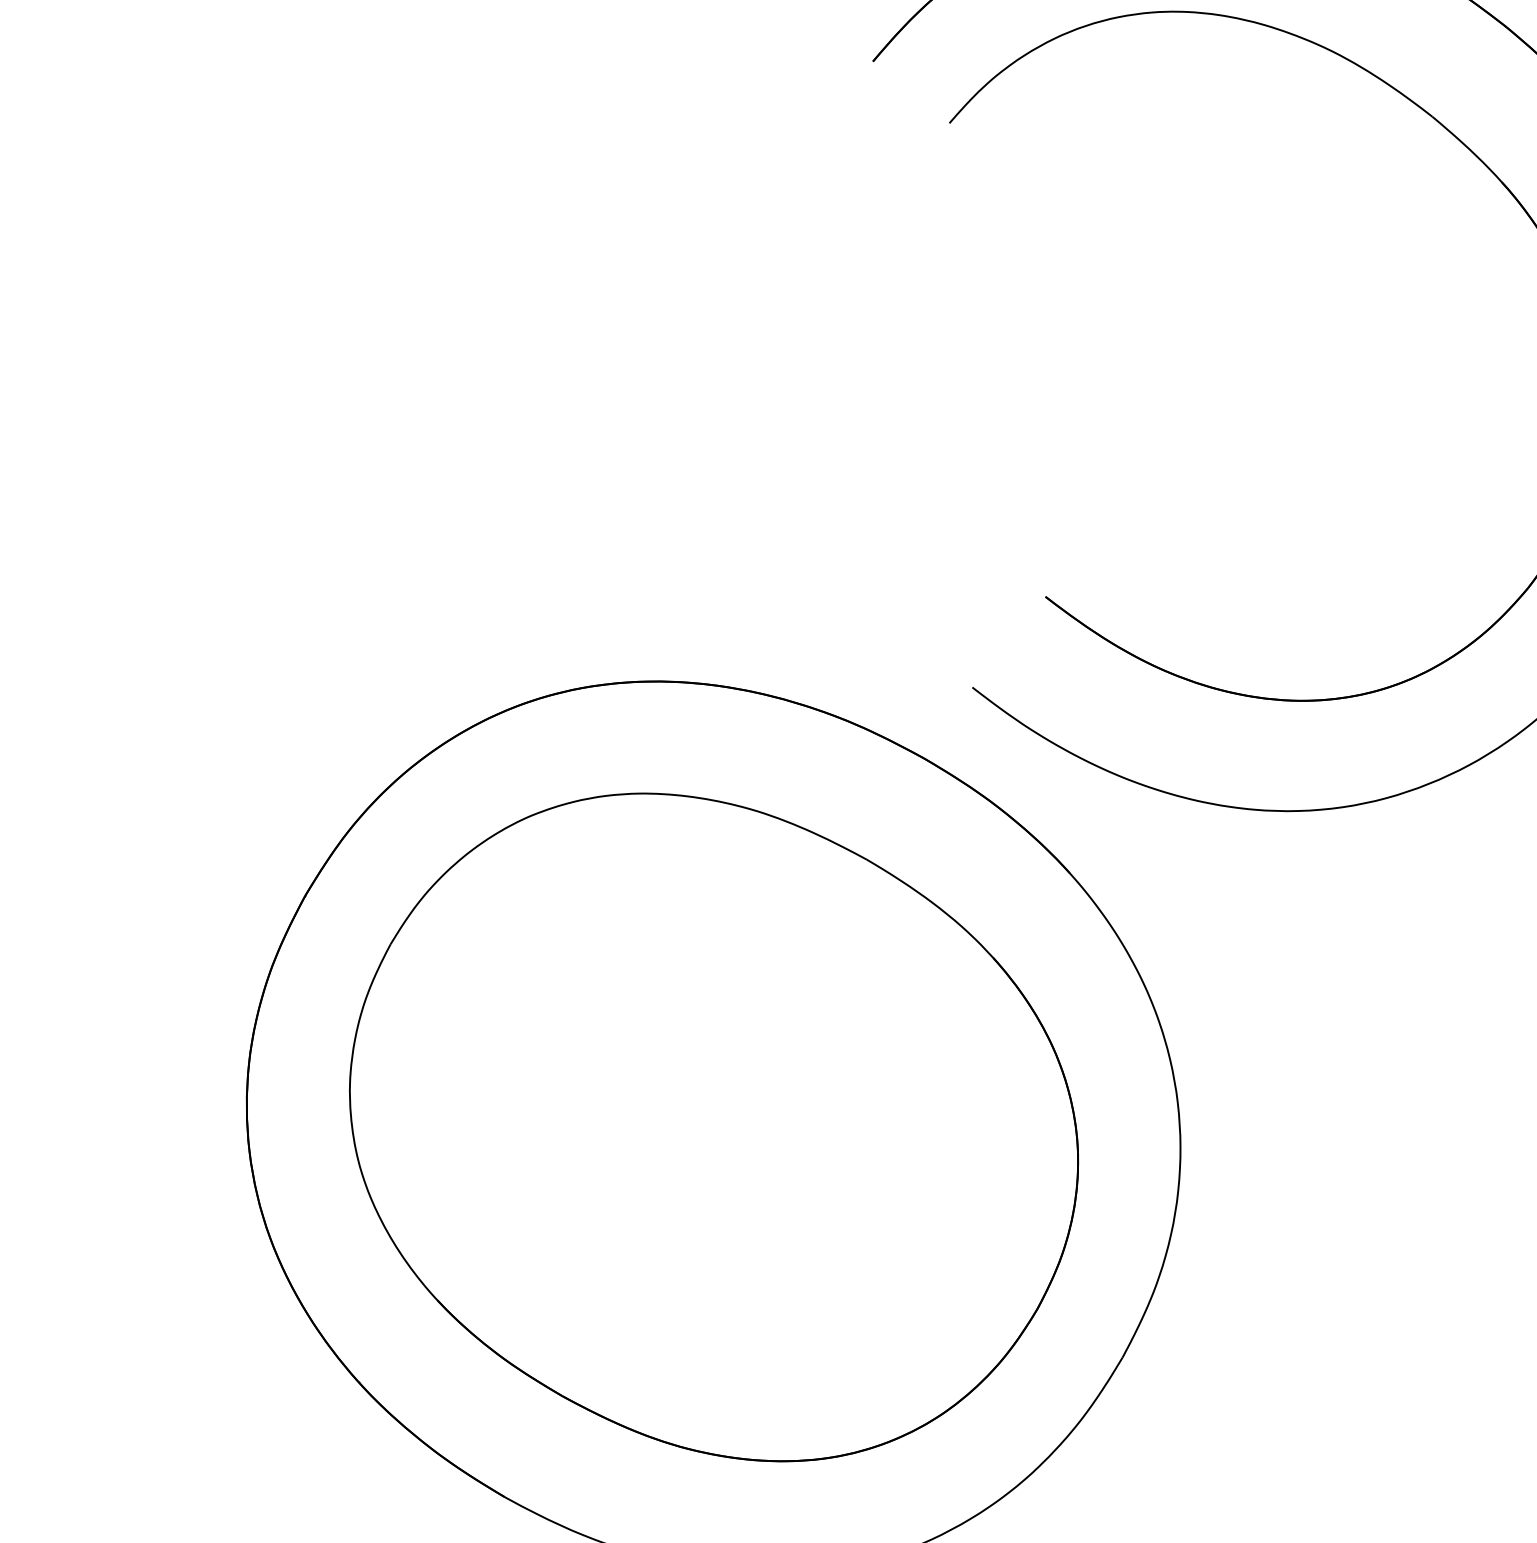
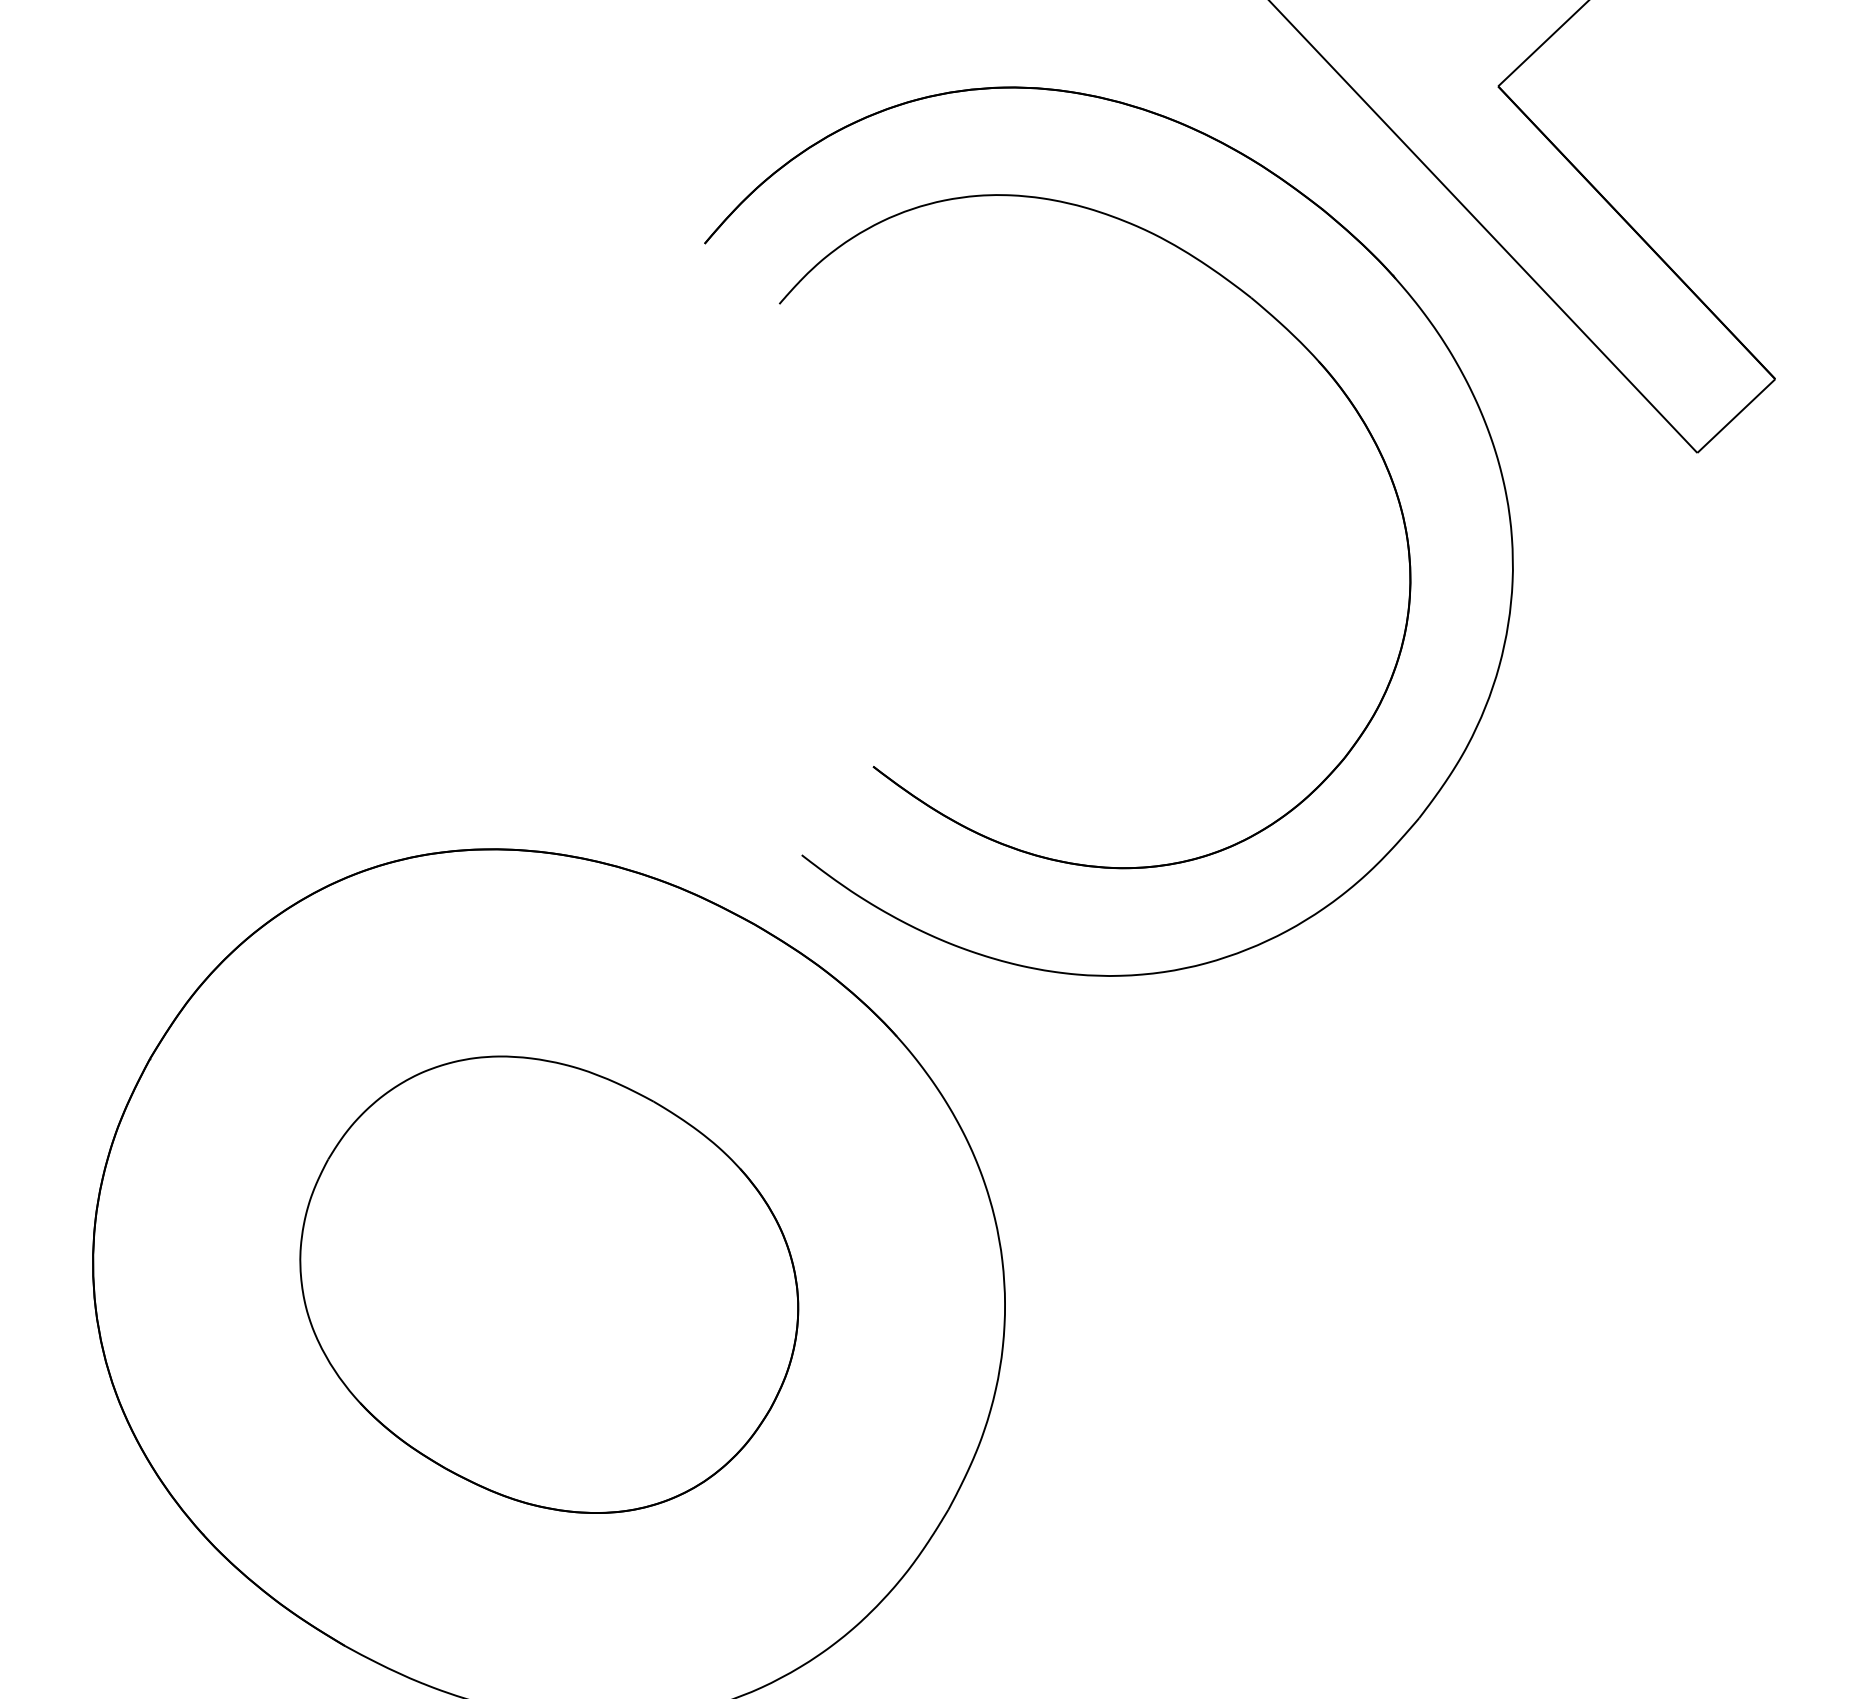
part: (713, 1127) -> (548, 1284), size x0.7

